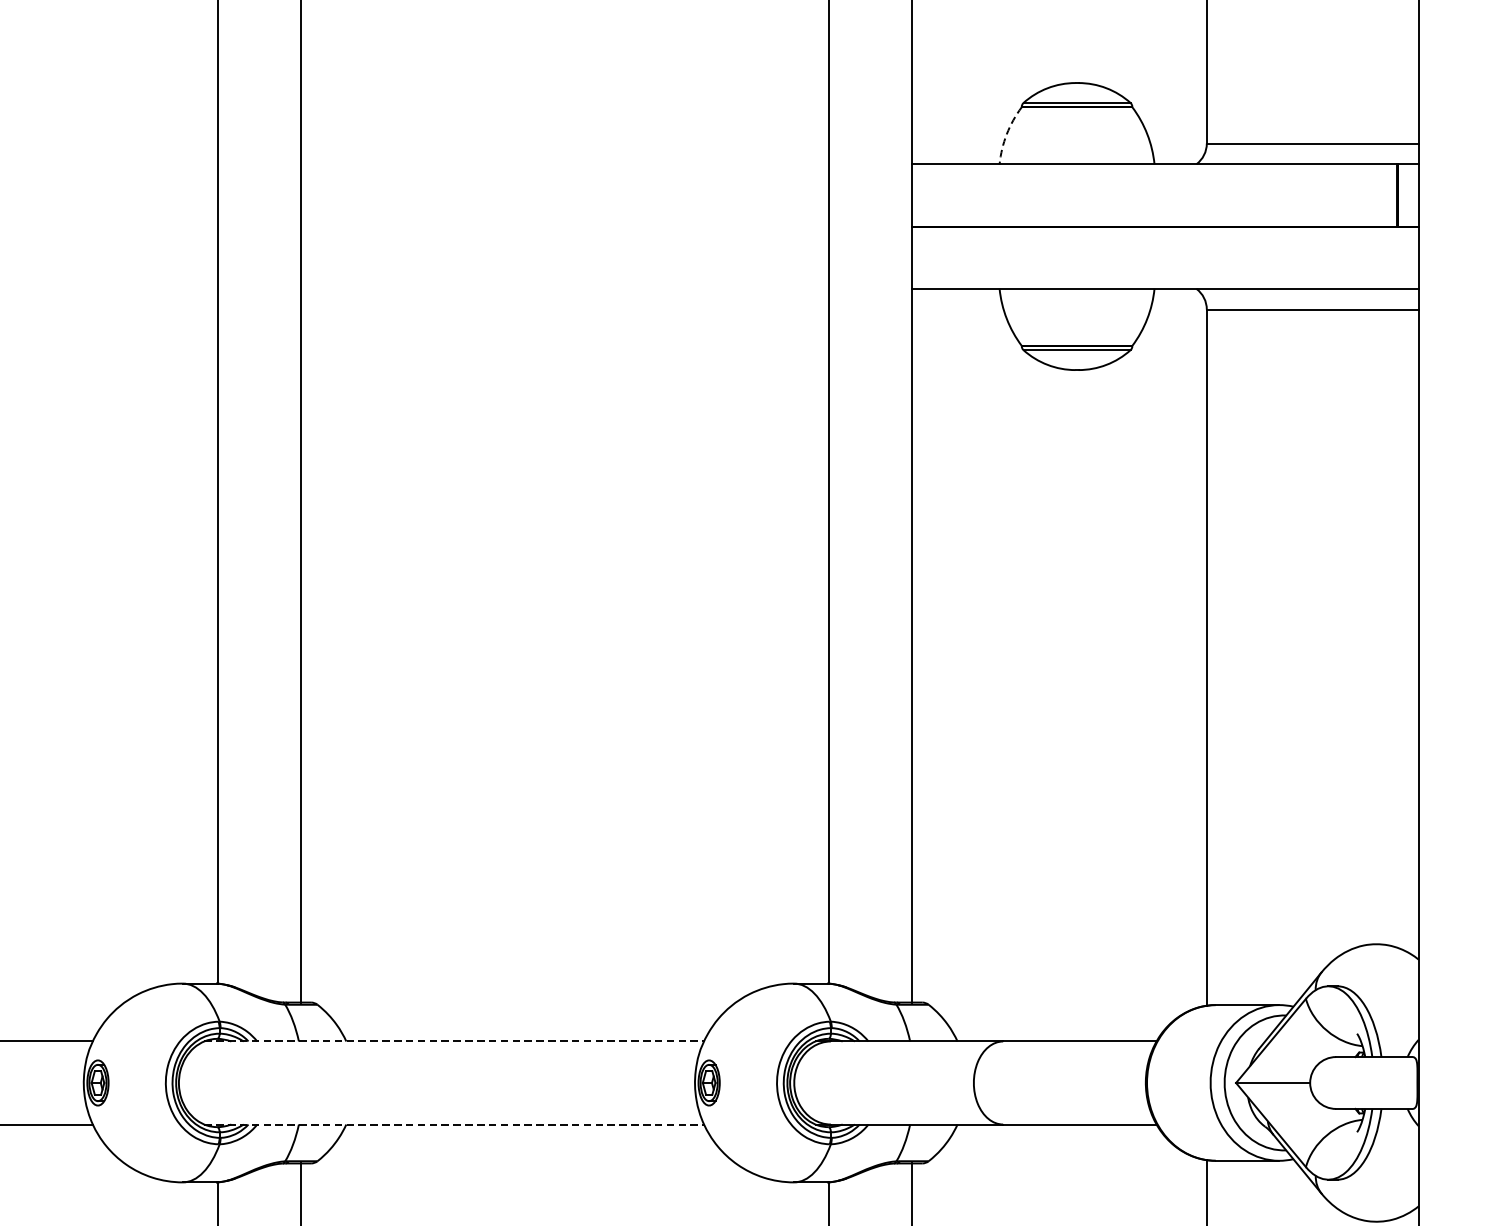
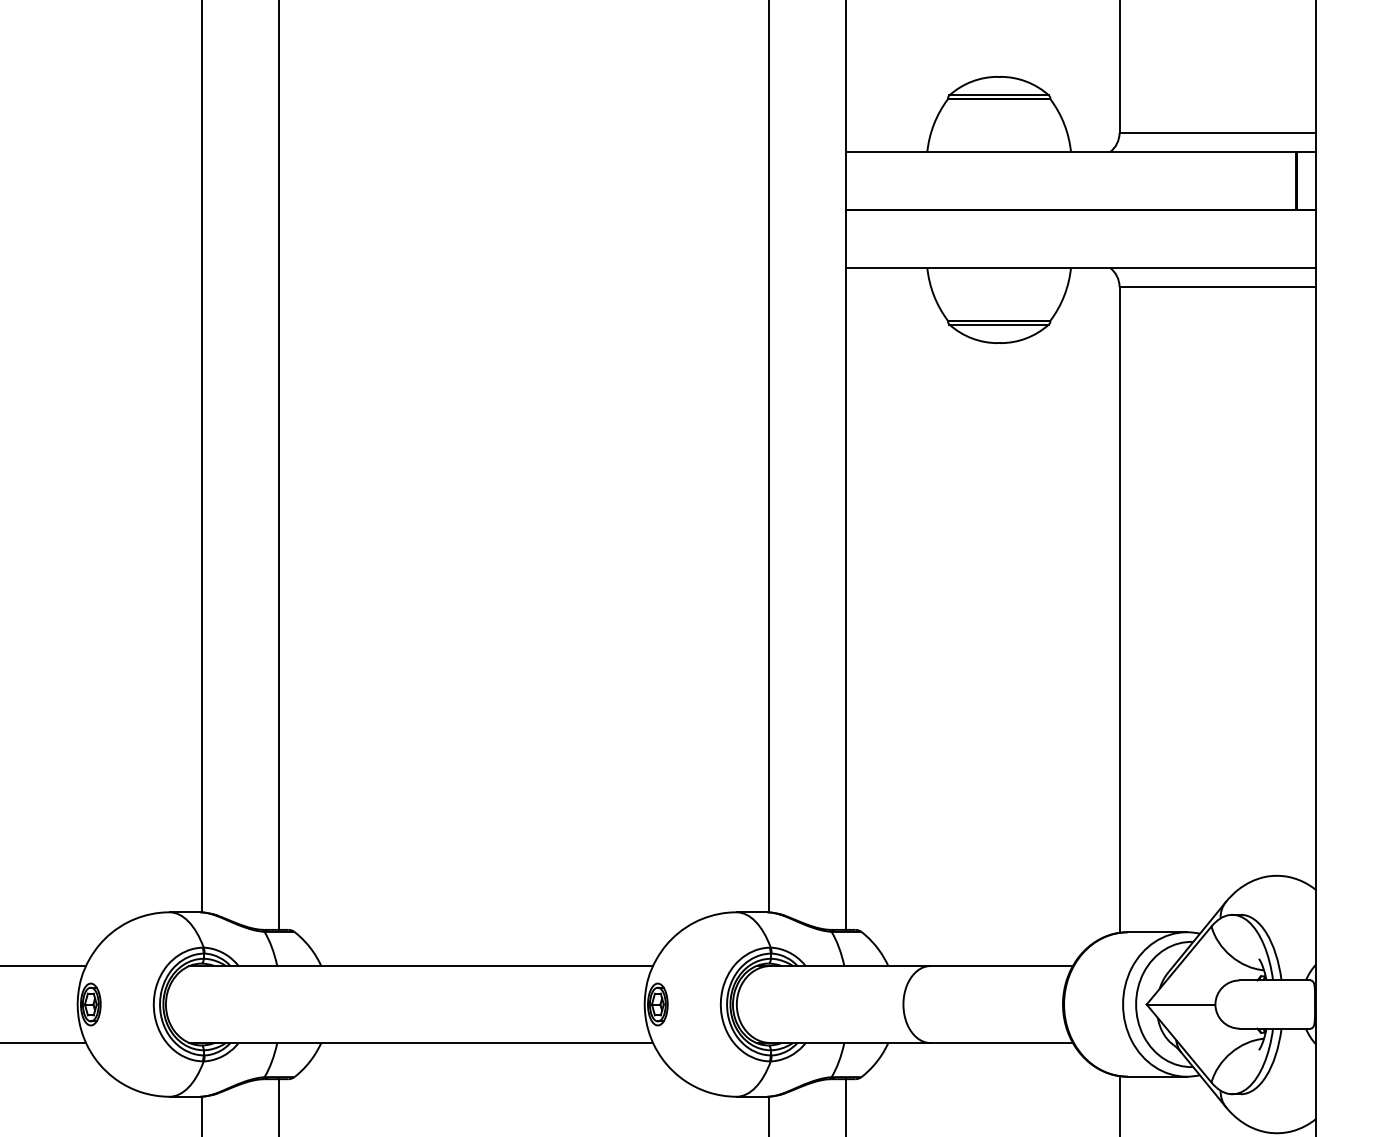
arc: (1006, 134) -> (933, 124), dashed -> solid
line: (454, 1042) -> (421, 966), dashed -> solid
line: (454, 1125) -> (421, 1043), dashed -> solid

